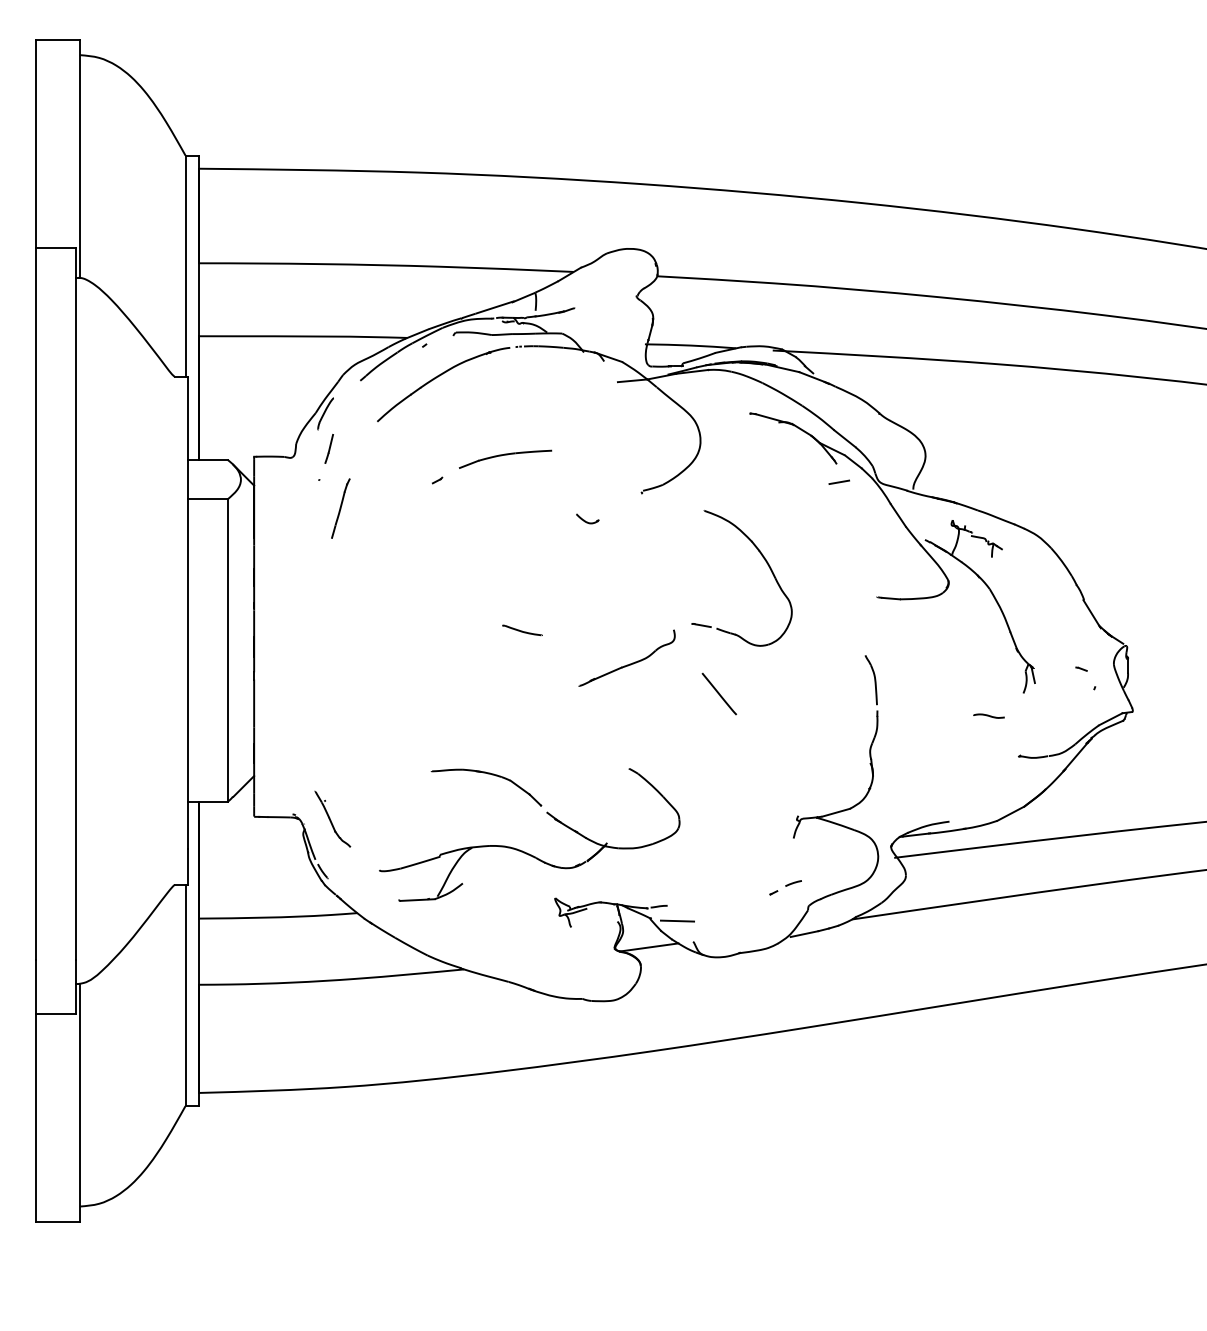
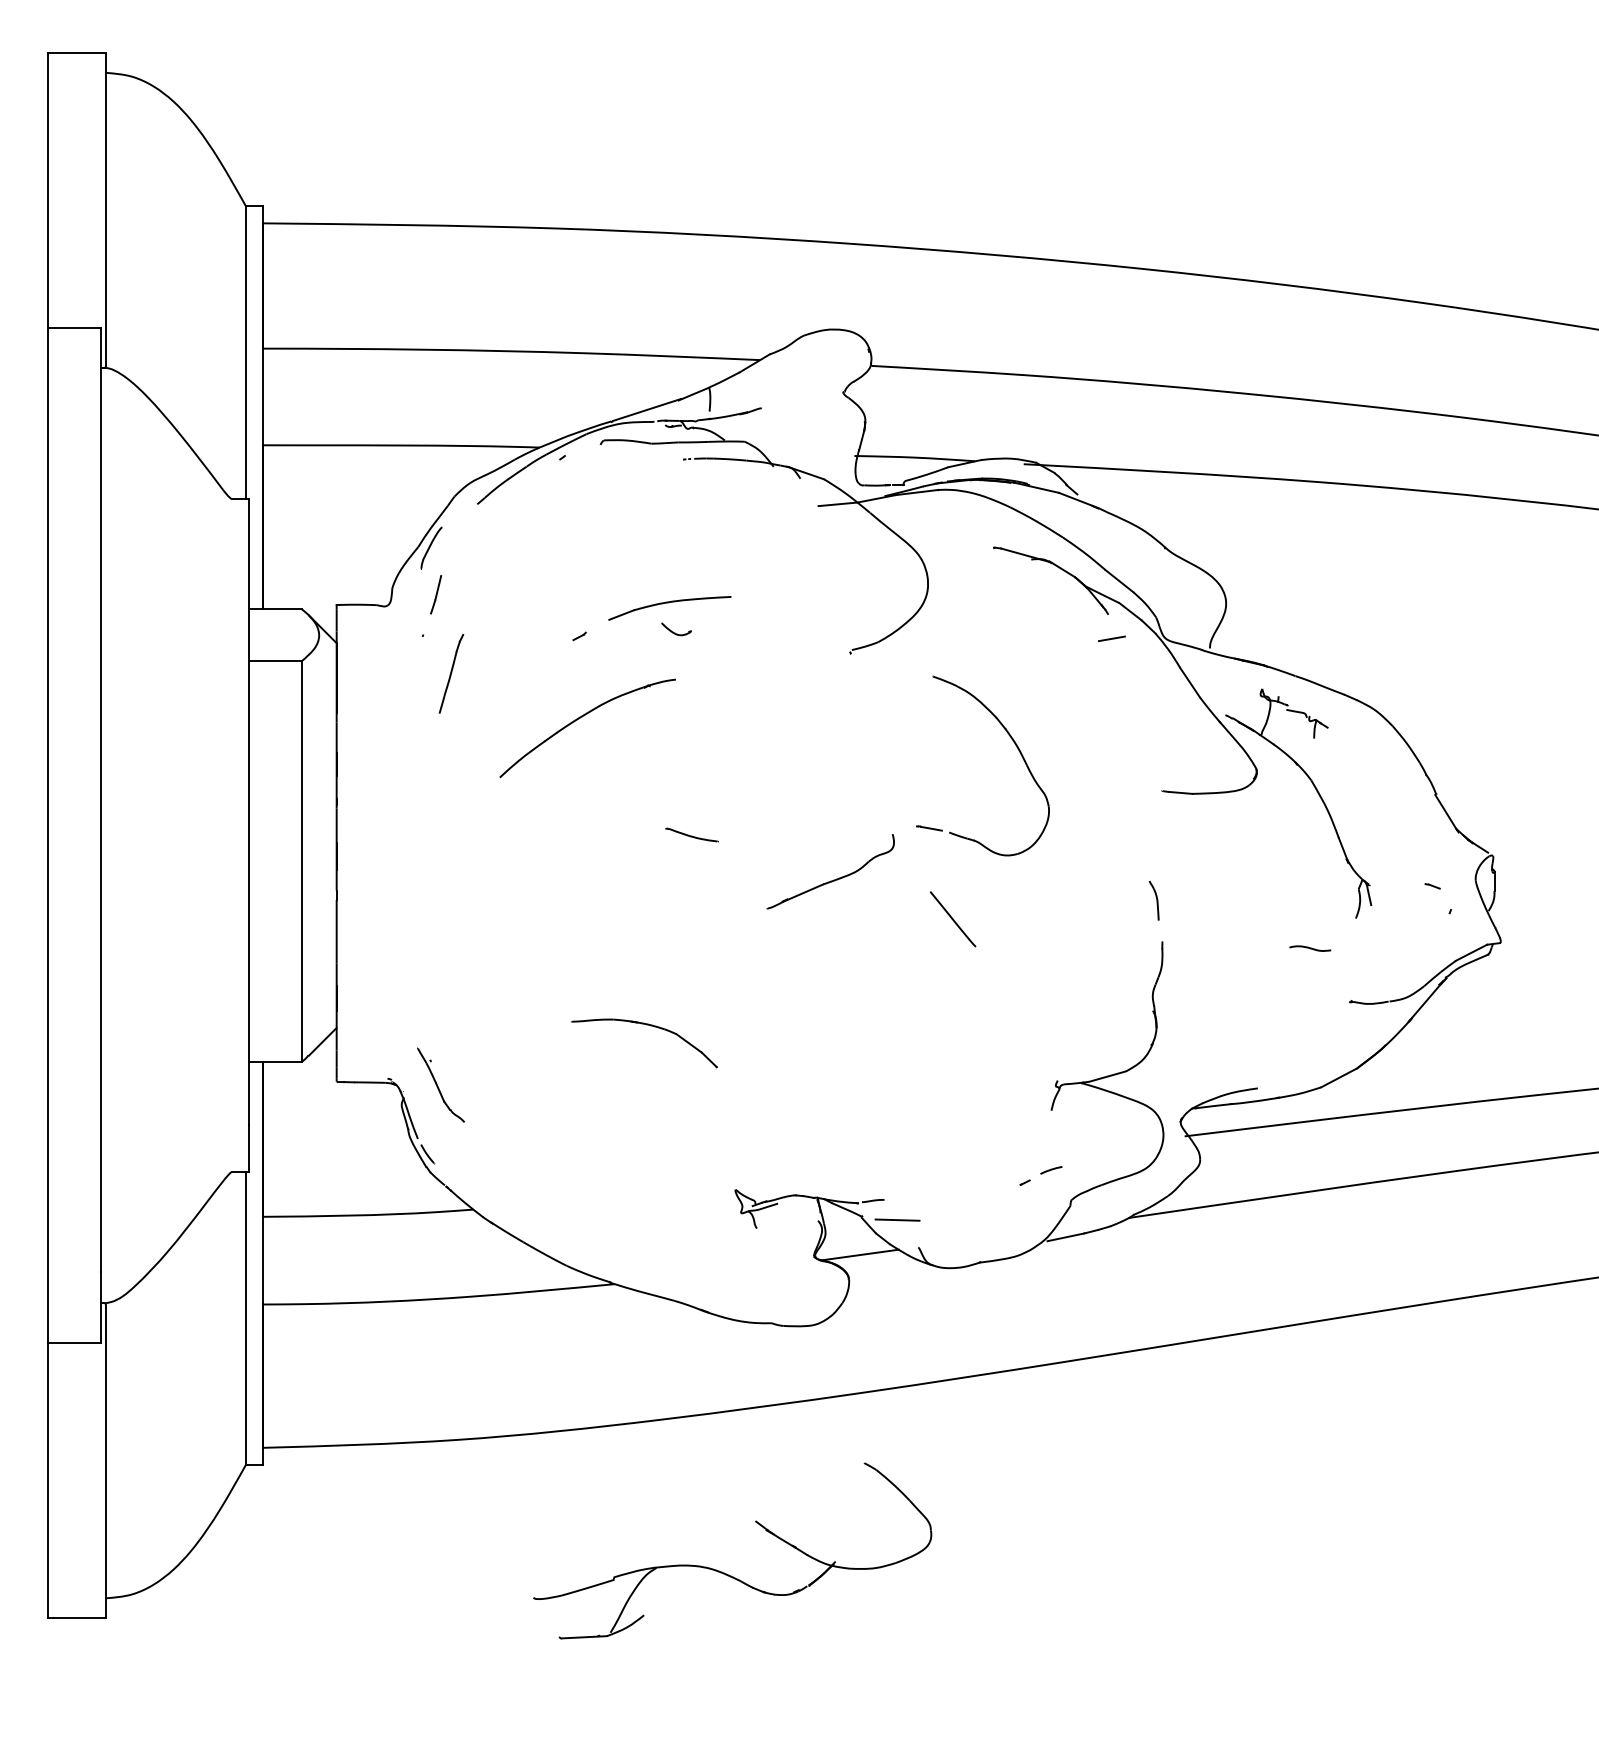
part: (439, 376) -> (582, 717), moved
part: (587, 519) -> (676, 629), moved
part: (870, 679) -> (1153, 900), size x0.6
part: (521, 850) -> (722, 1571), moved

